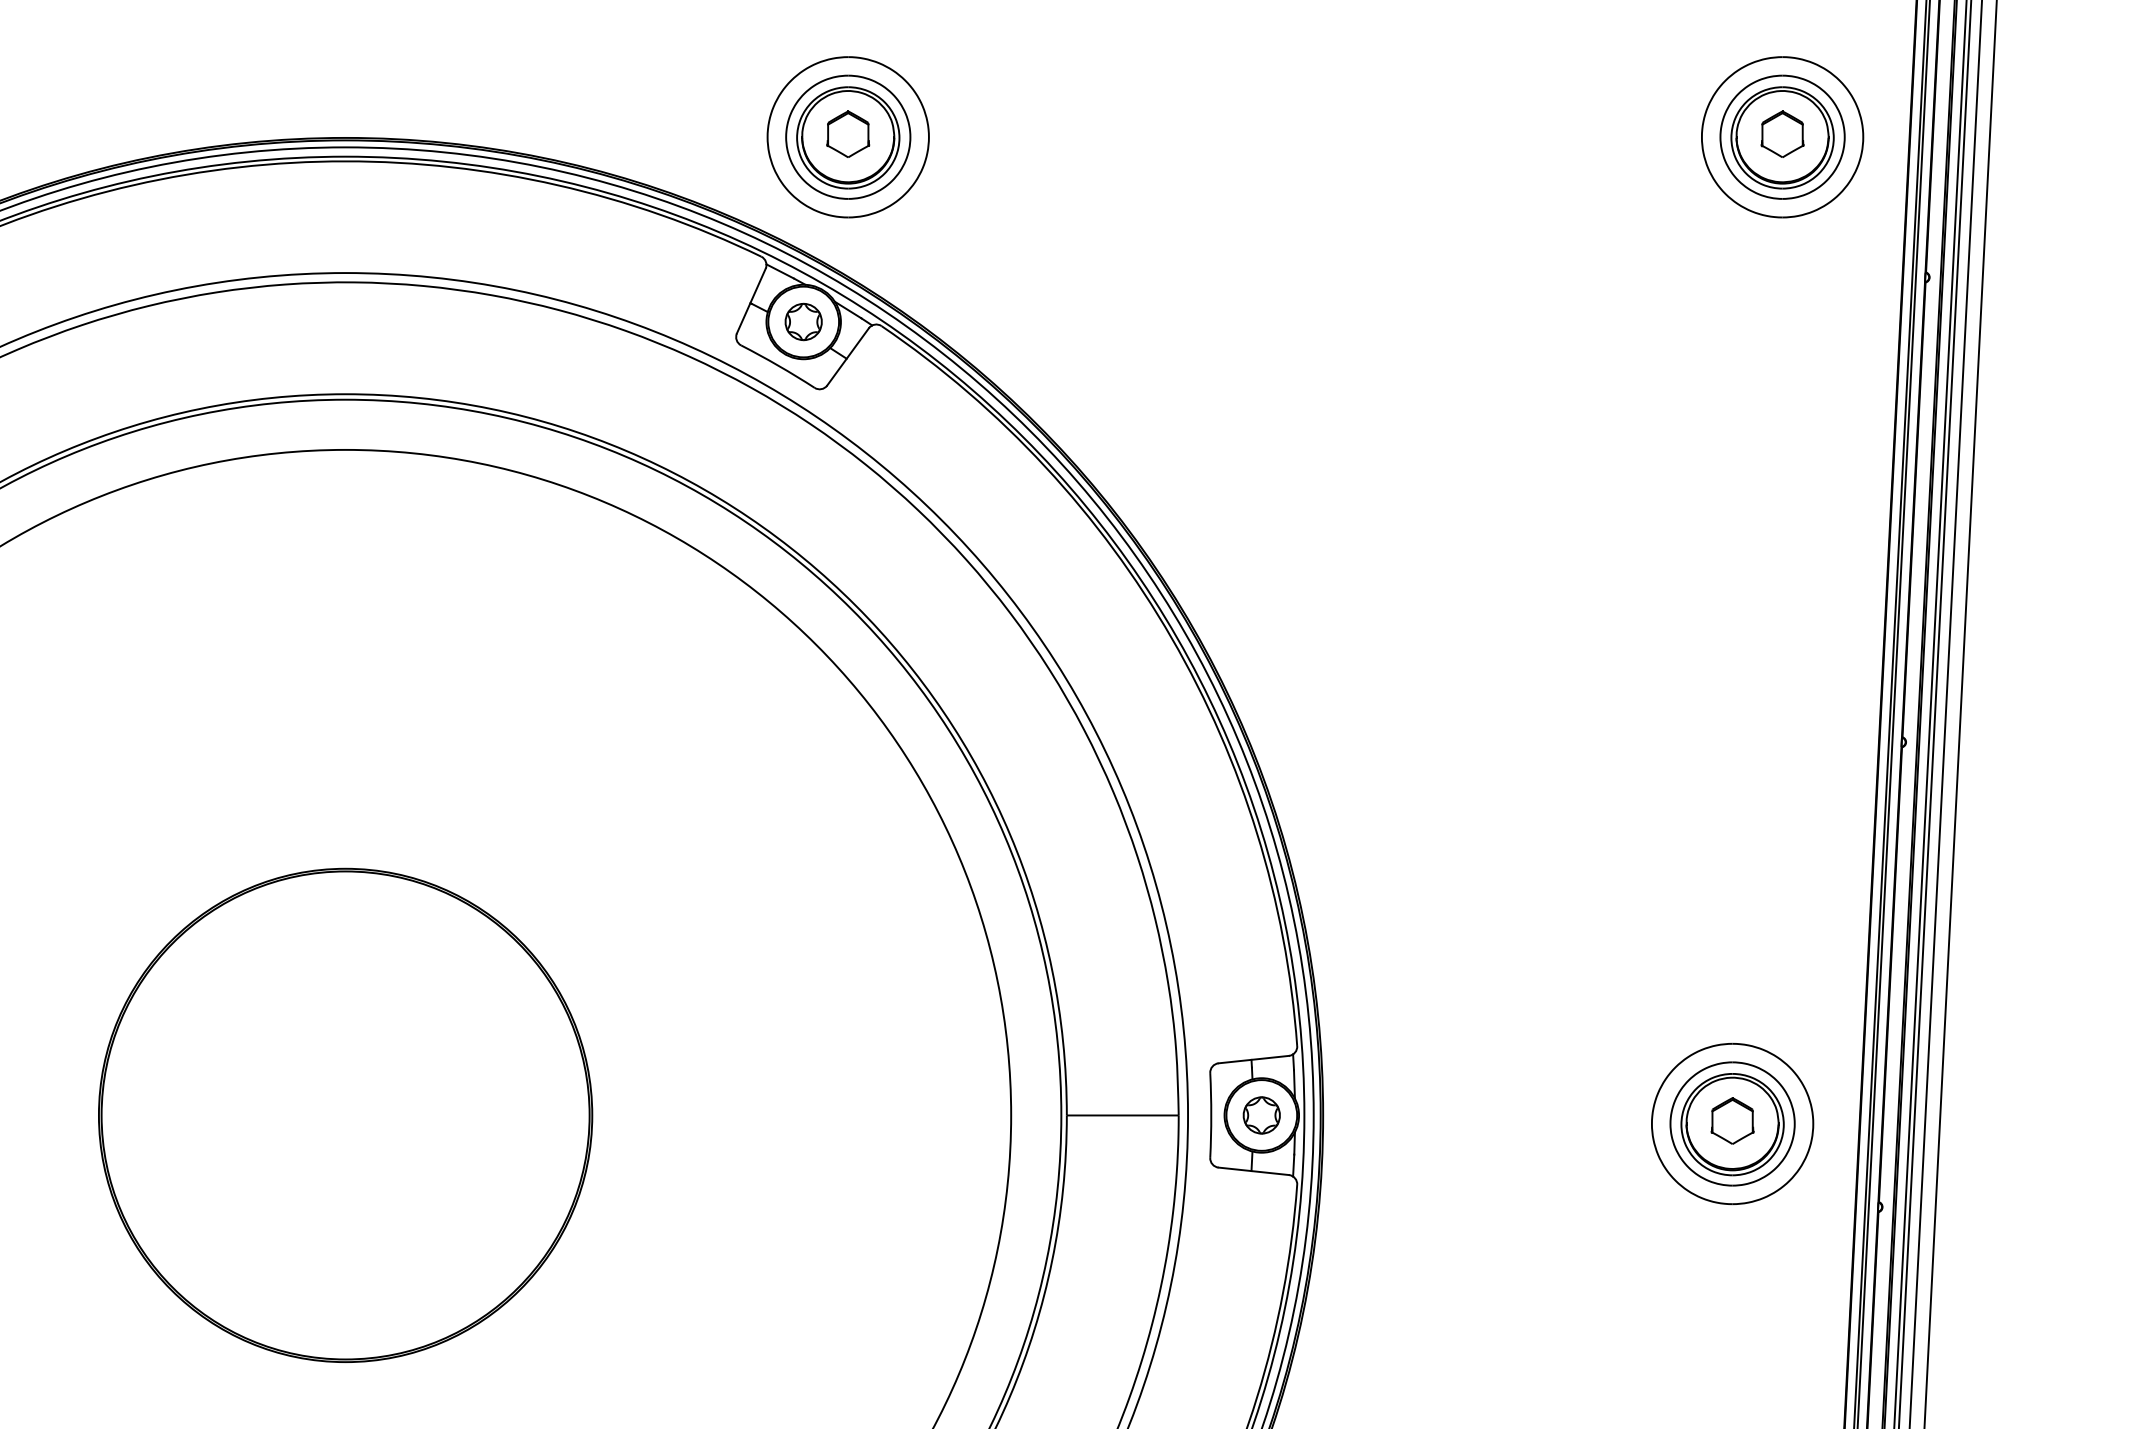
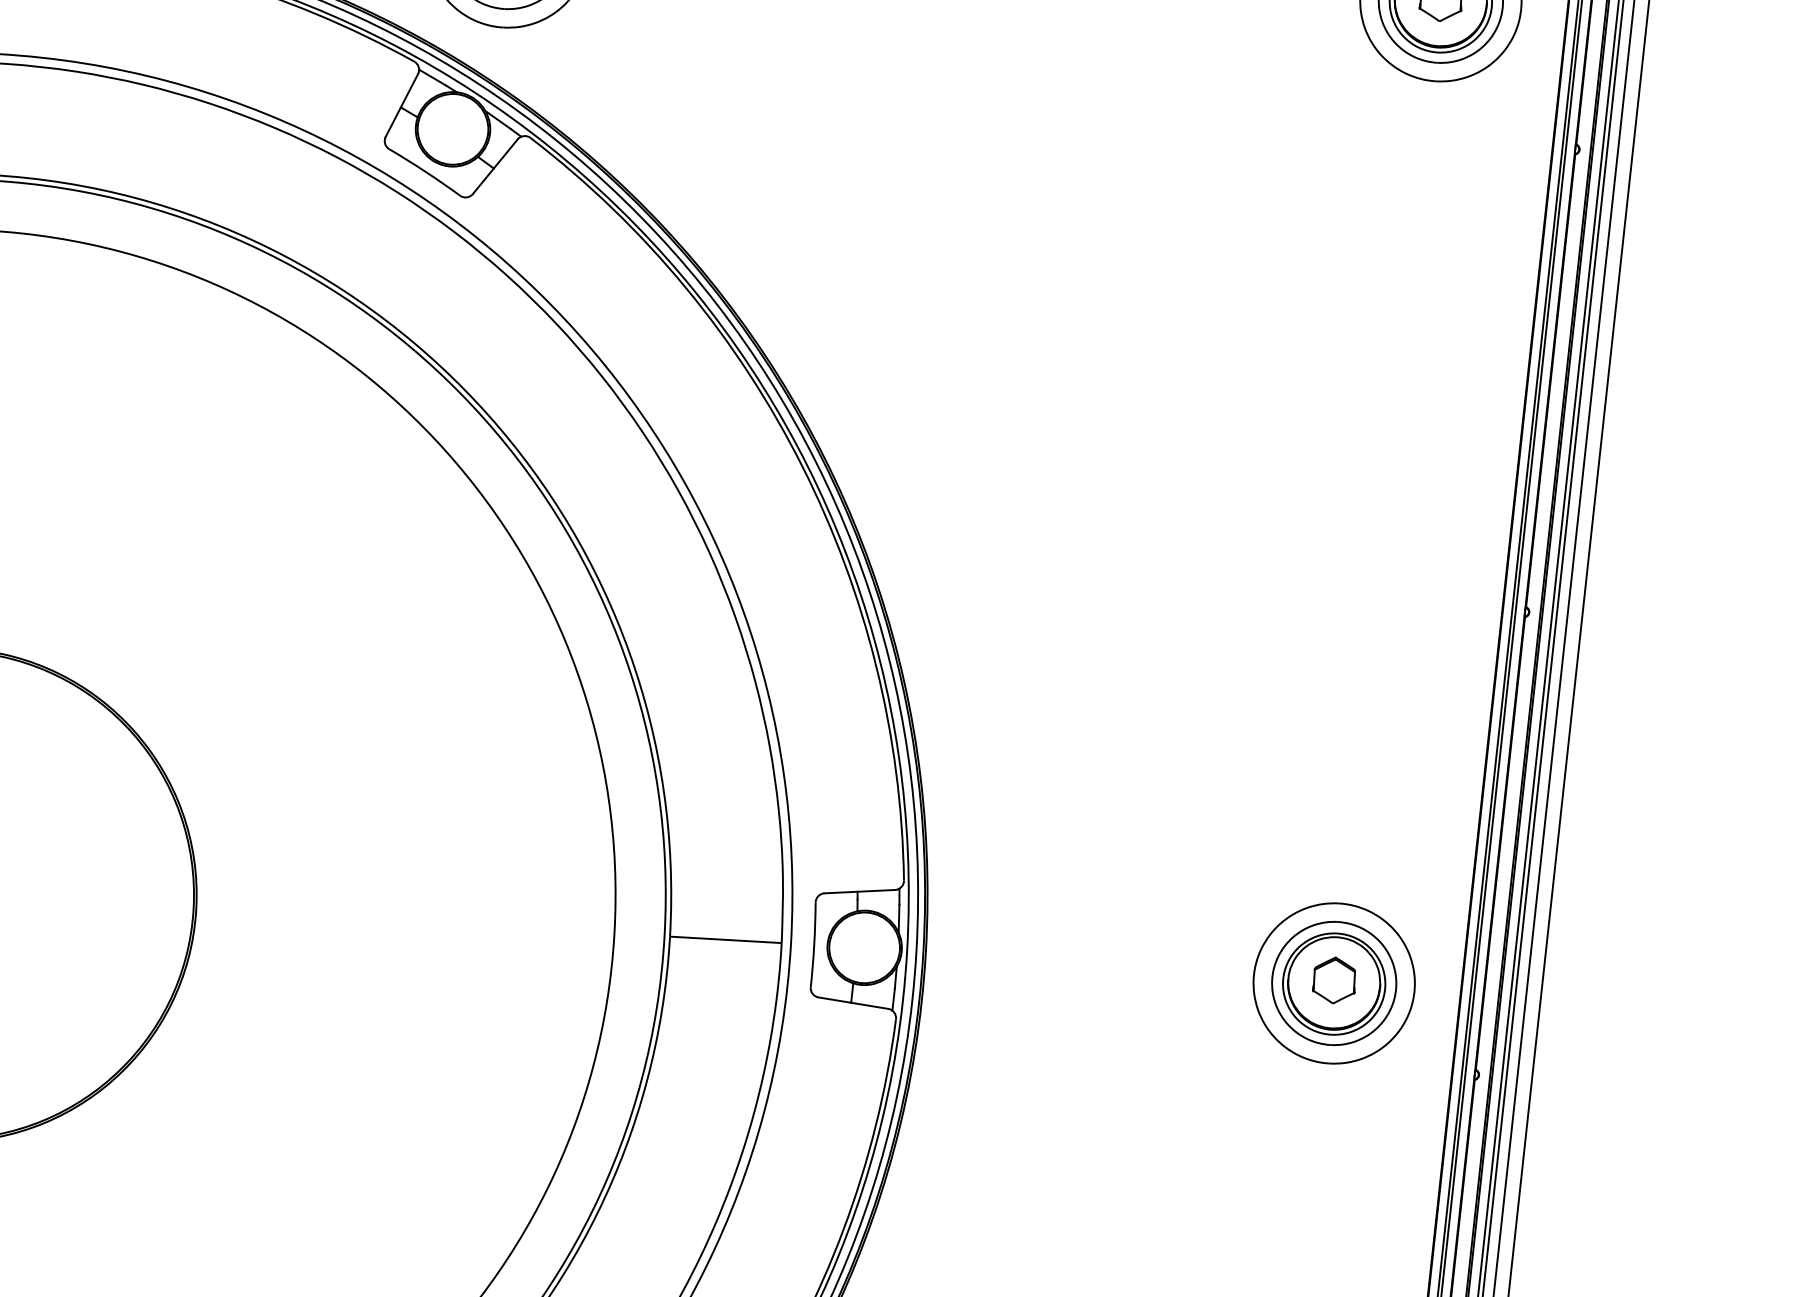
part: (803, 321) -> (452, 128), removed
part: (1261, 1115) -> (864, 947), removed

